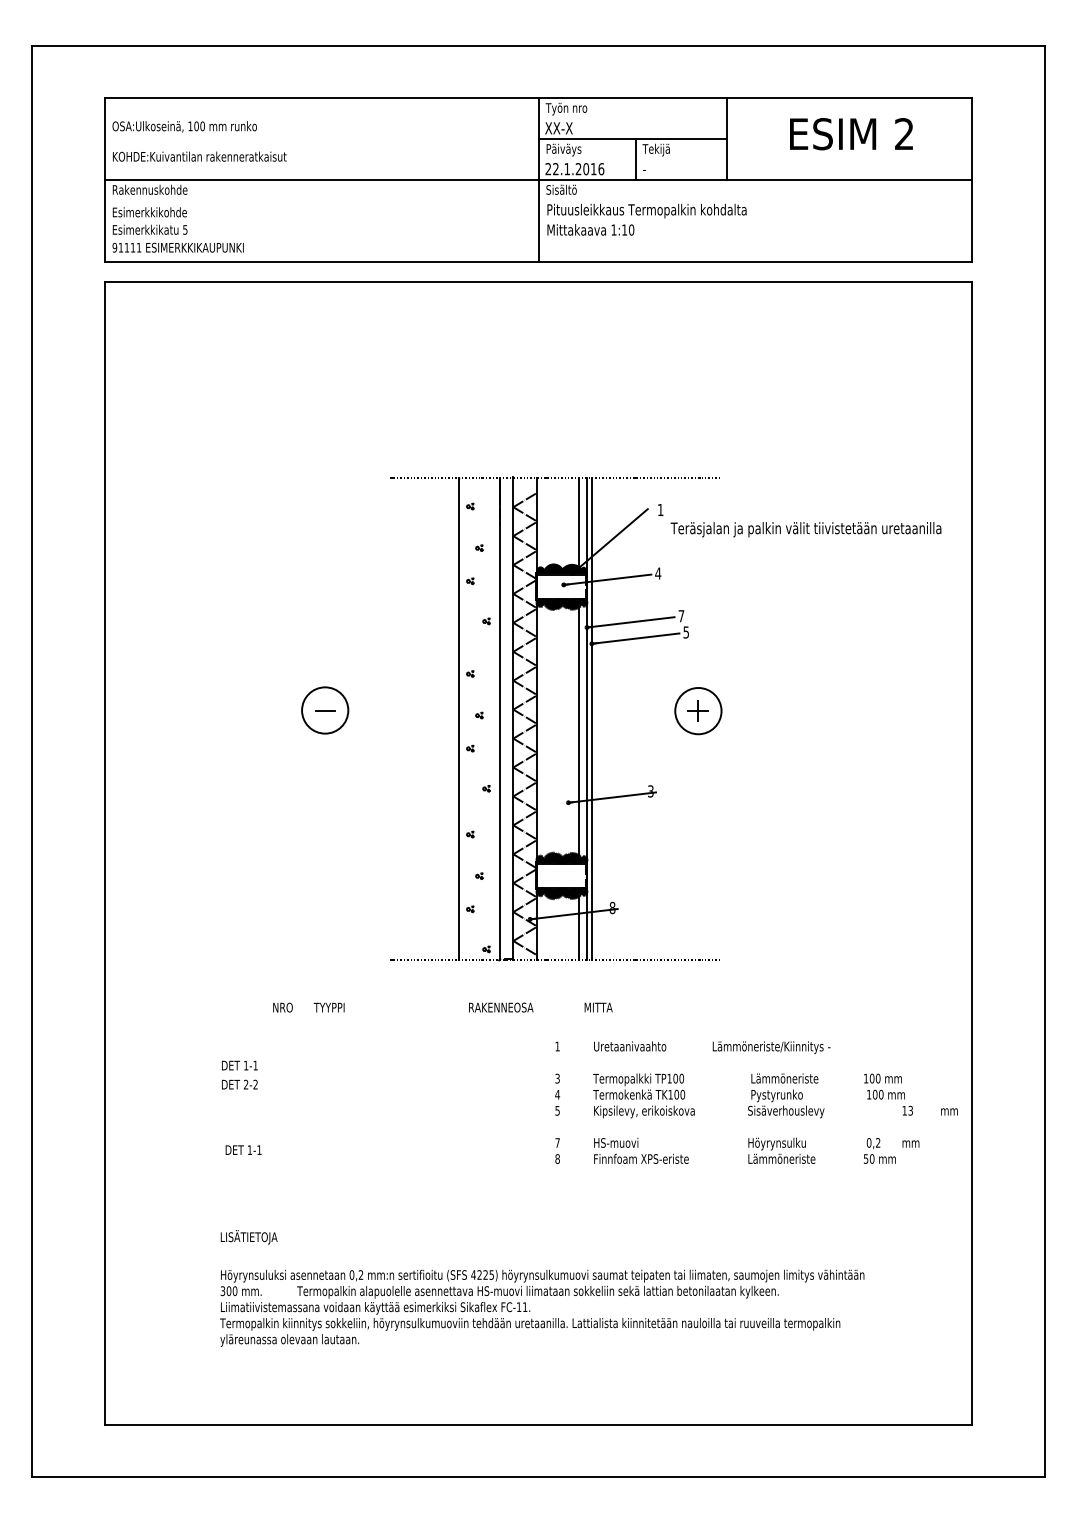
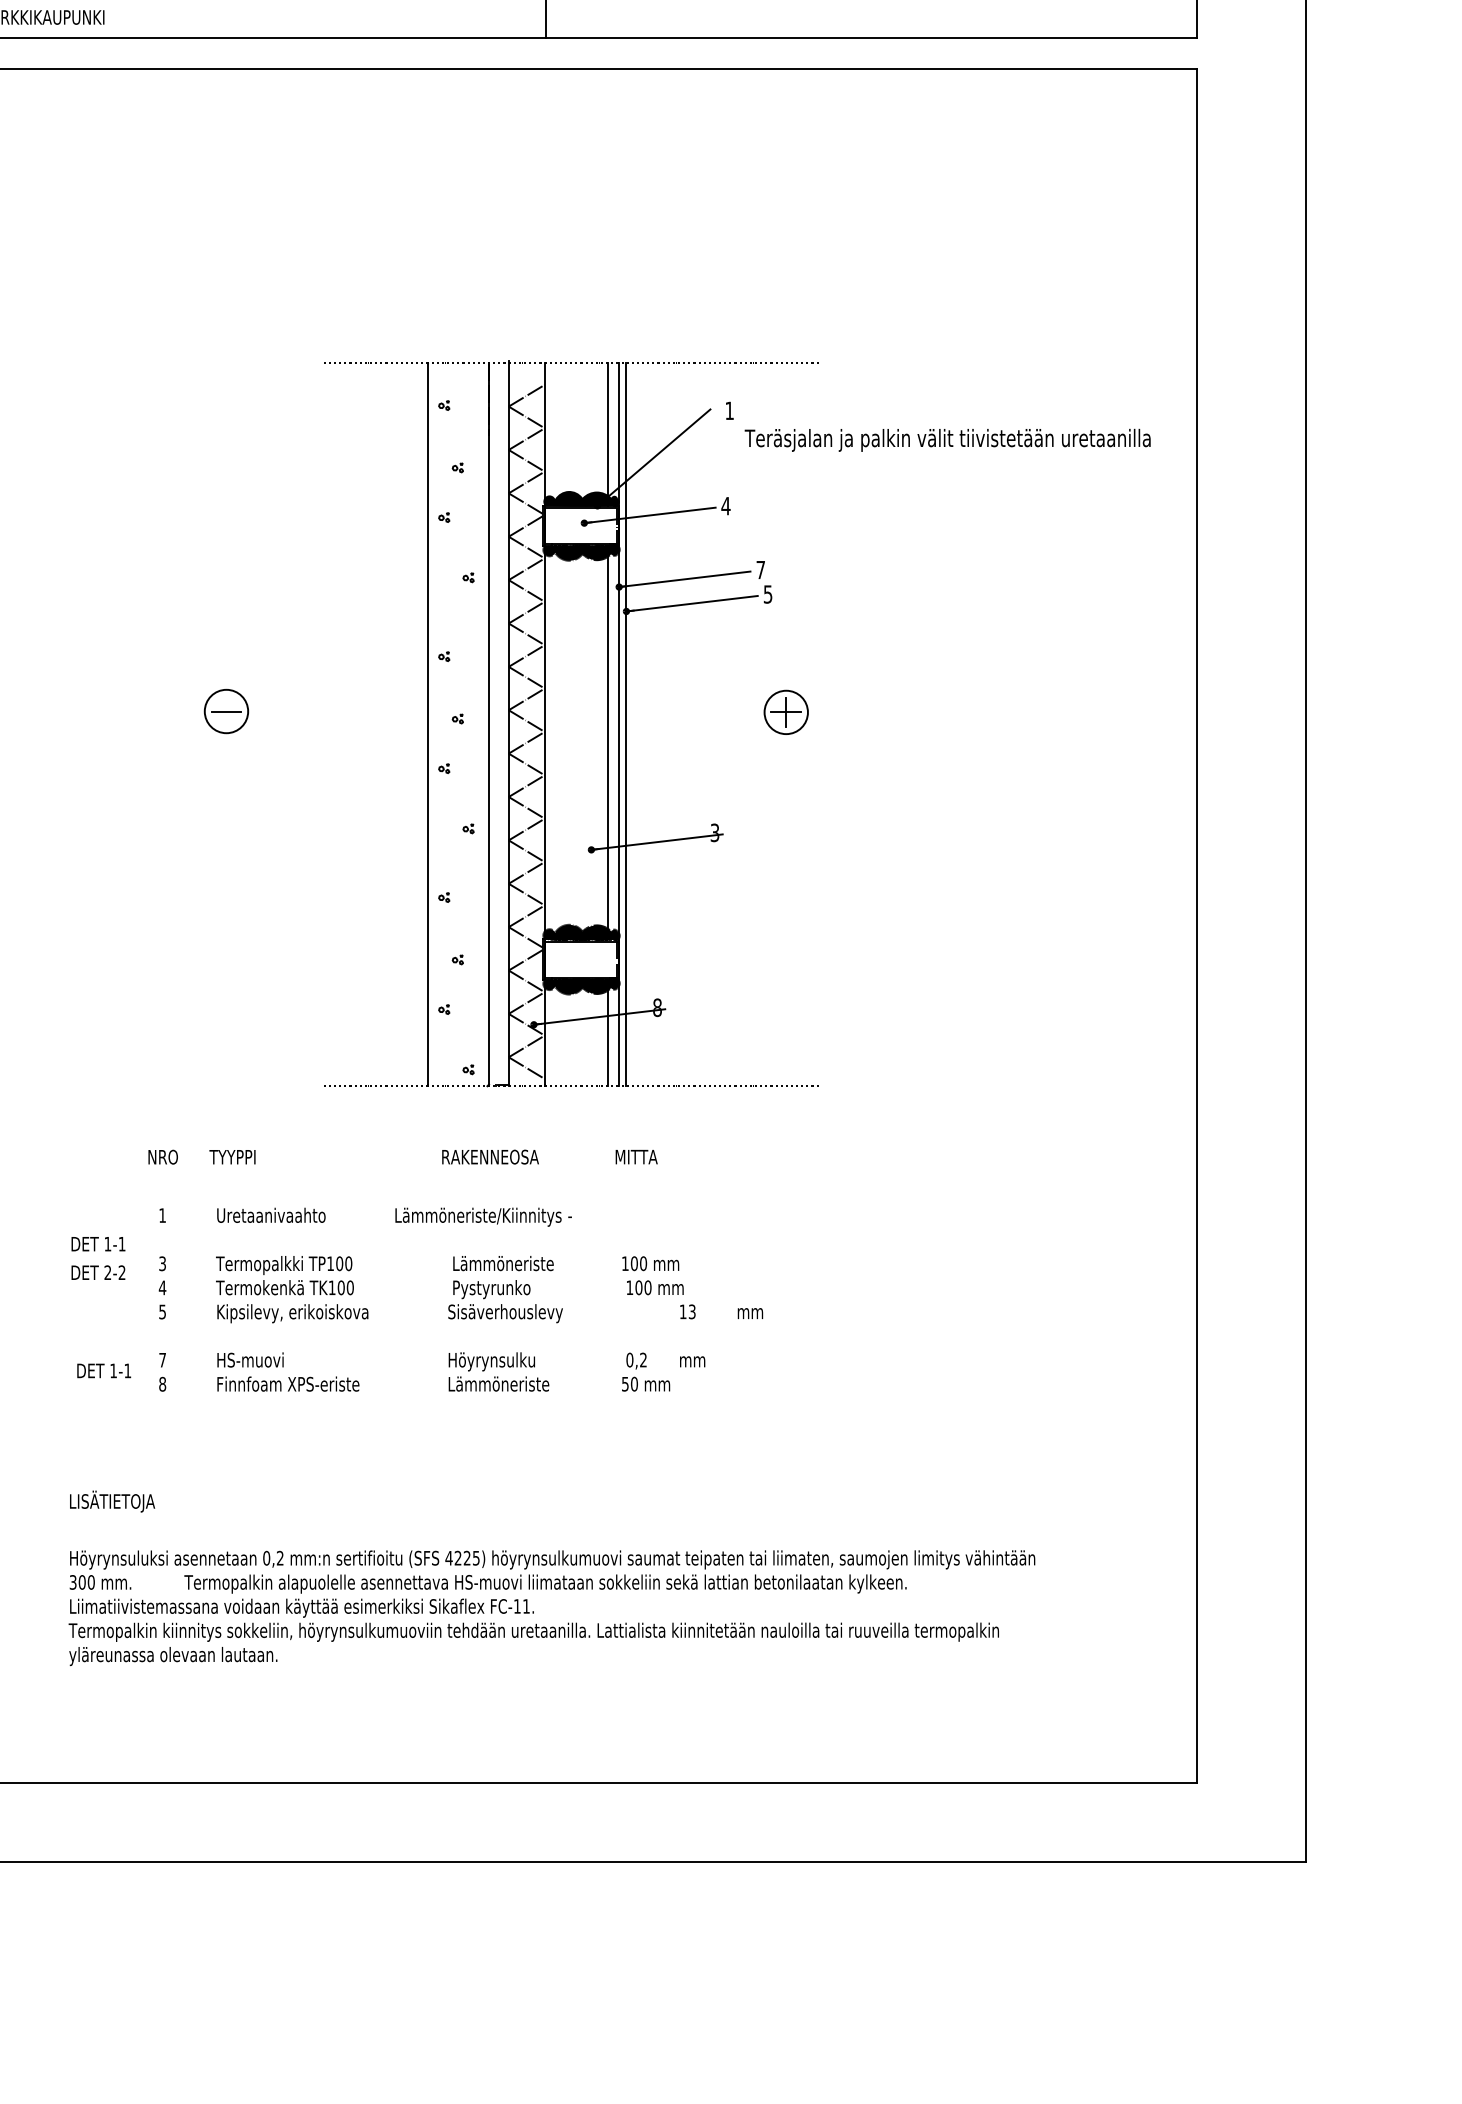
circle: (324, 710) -> (225, 711), size x0.62
circle: (697, 710) -> (784, 711), size x0.62
text: (756, 1102) -> (460, 1299), moved

